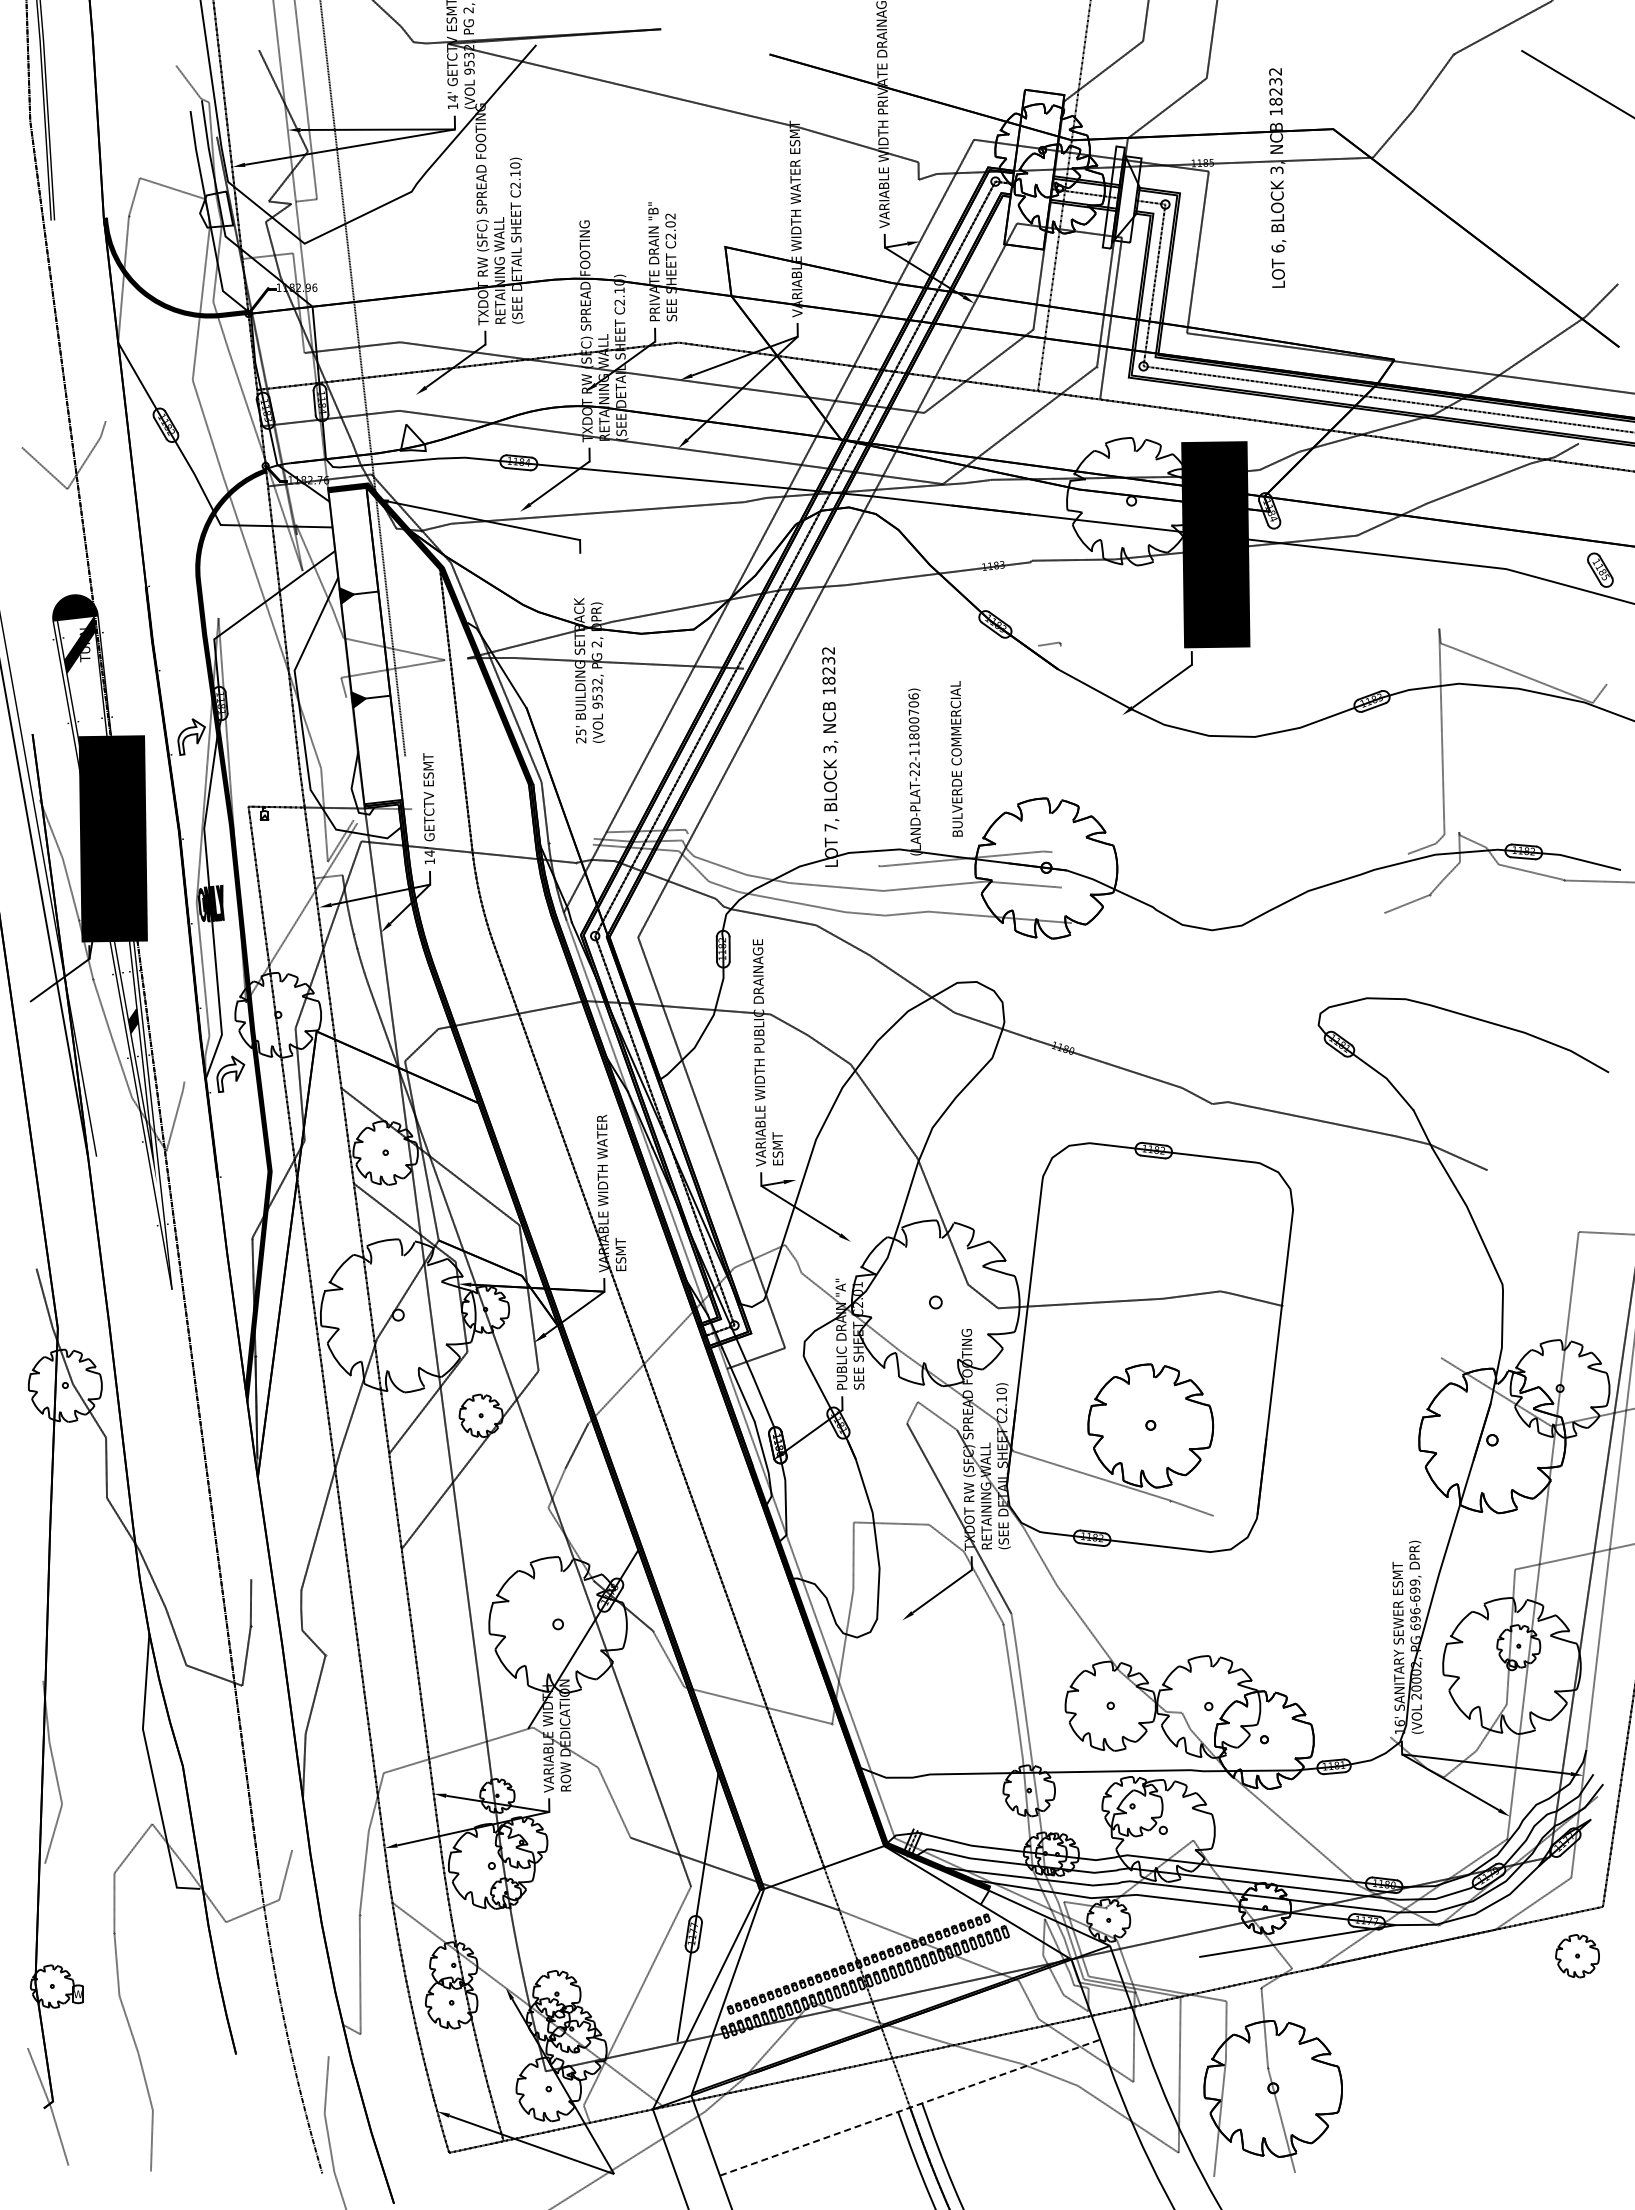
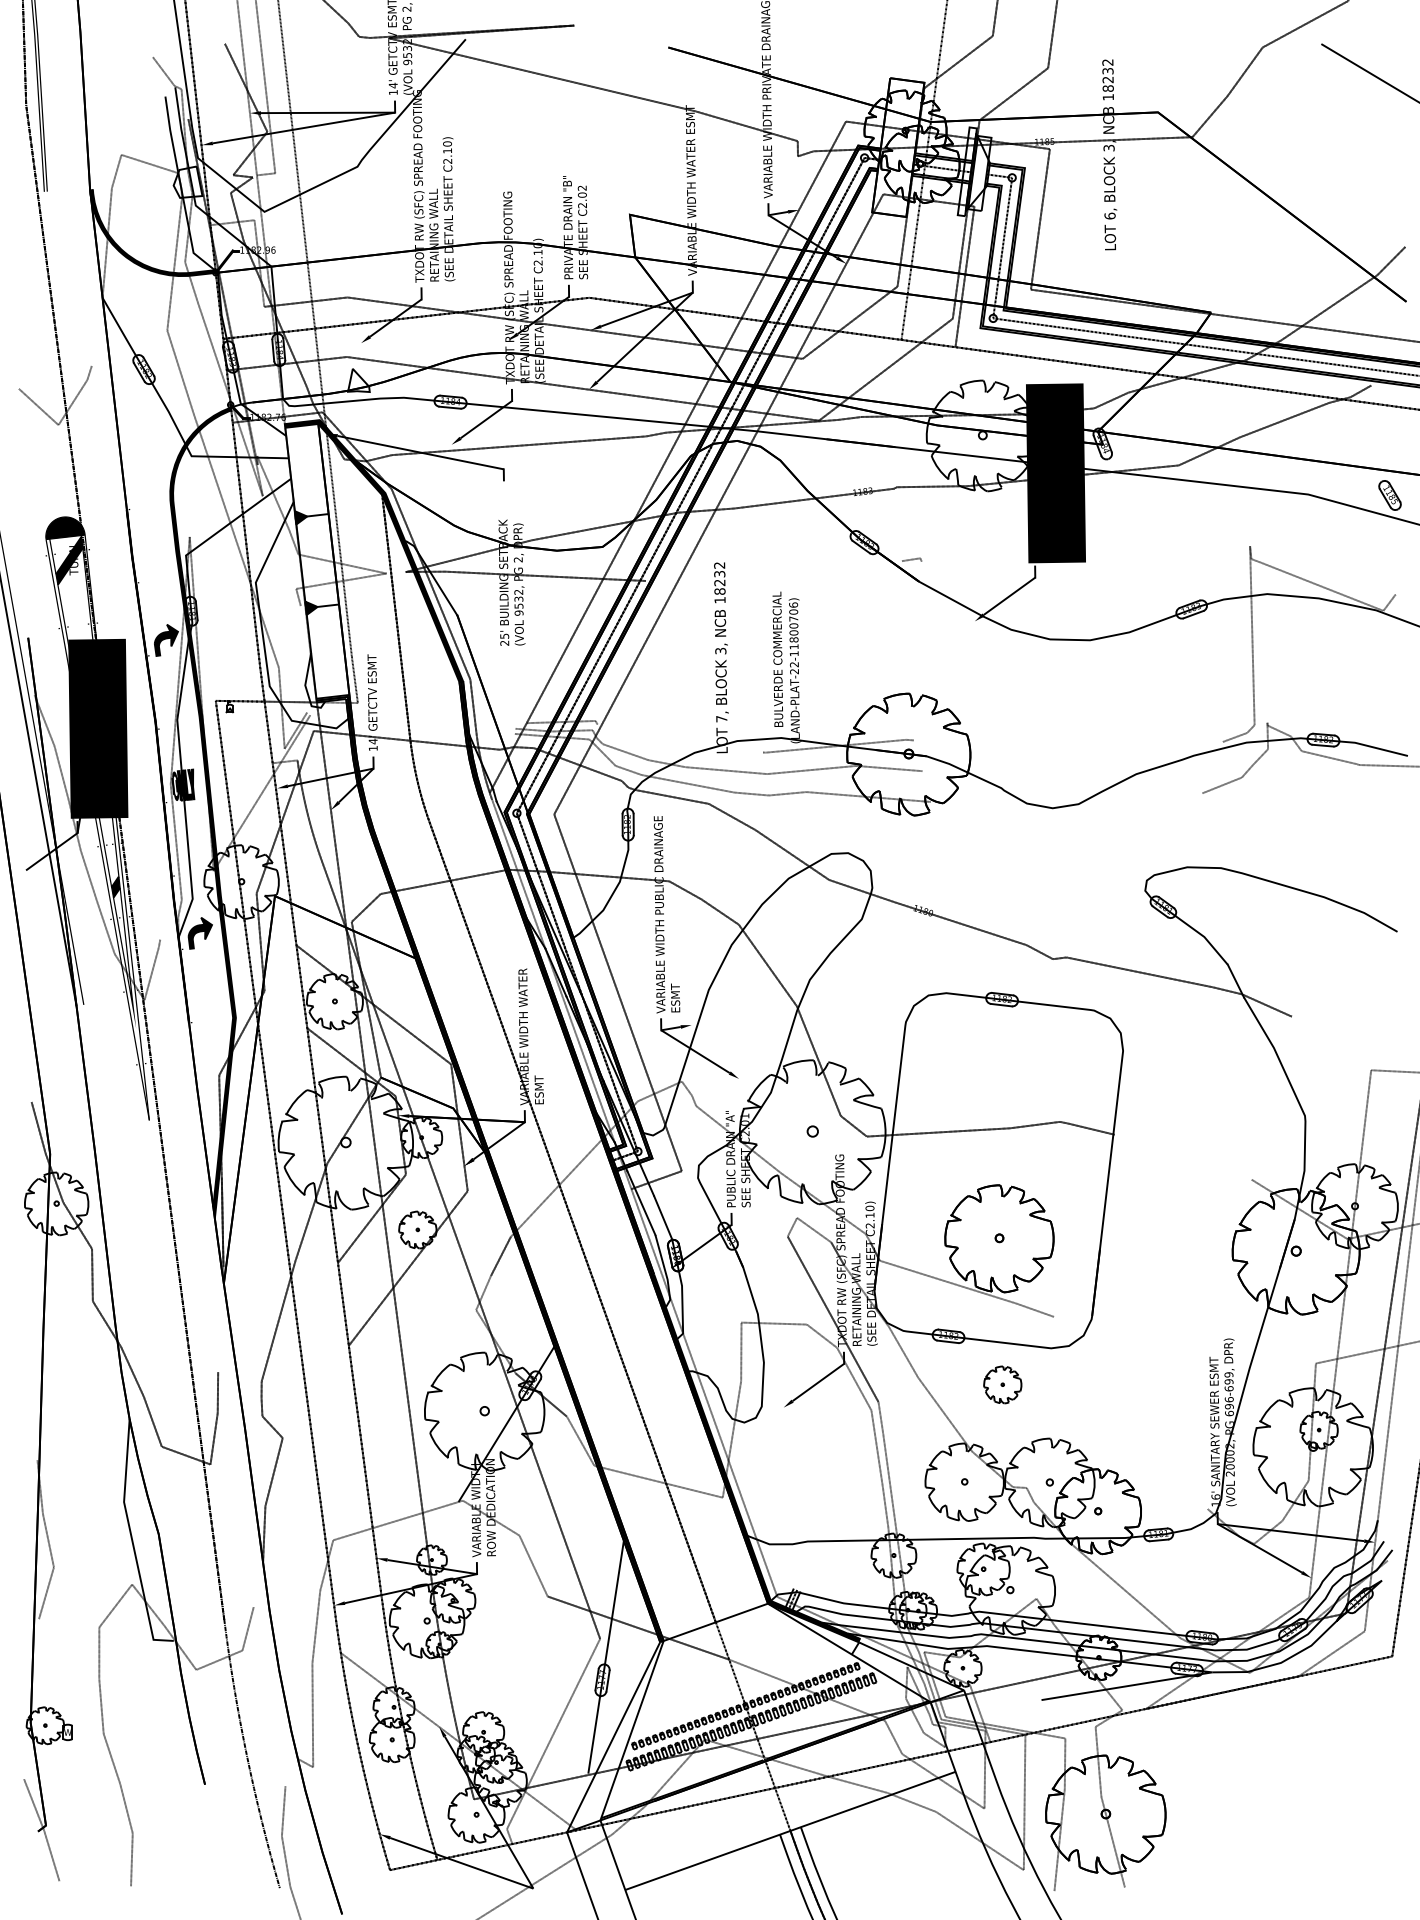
fill: (191, 736) -> (166, 639), added
text: (956, 758) -> (777, 659), moved
line: (408, 782) -> (354, 679), added
fill: (230, 1074) -> (200, 933), added
part: (1577, 1956) -> (1002, 1385), moved
line: (910, 2107) -> (790, 1830), dashed -> solid

